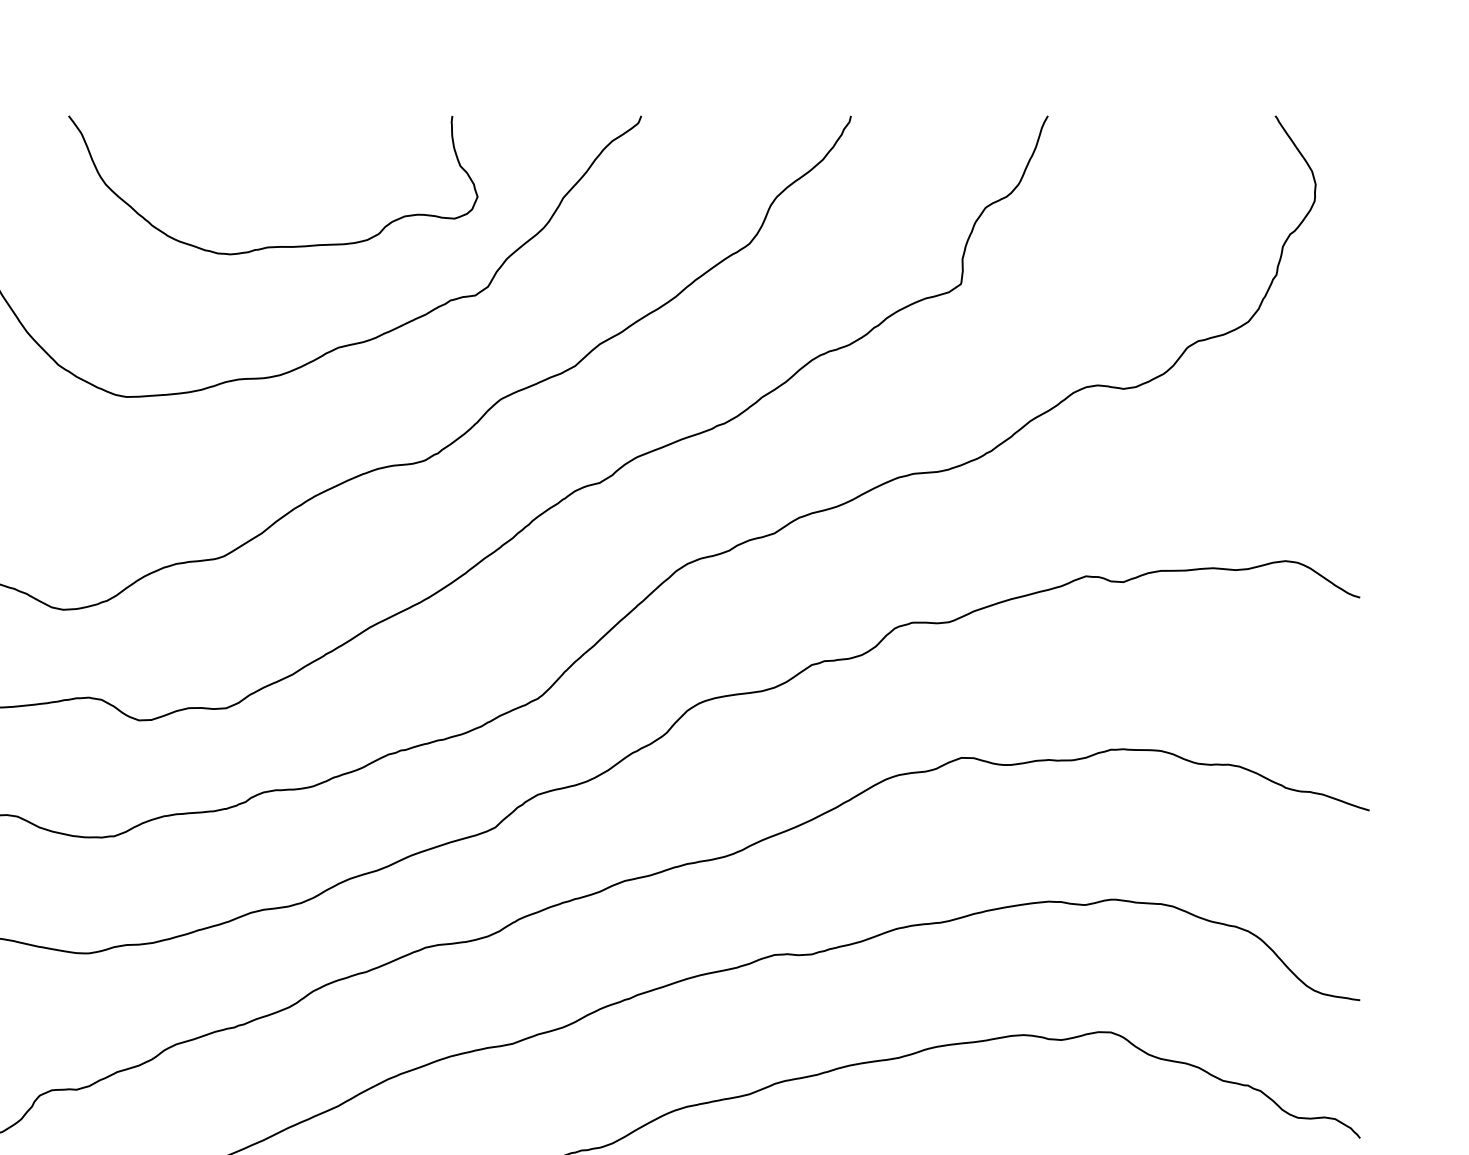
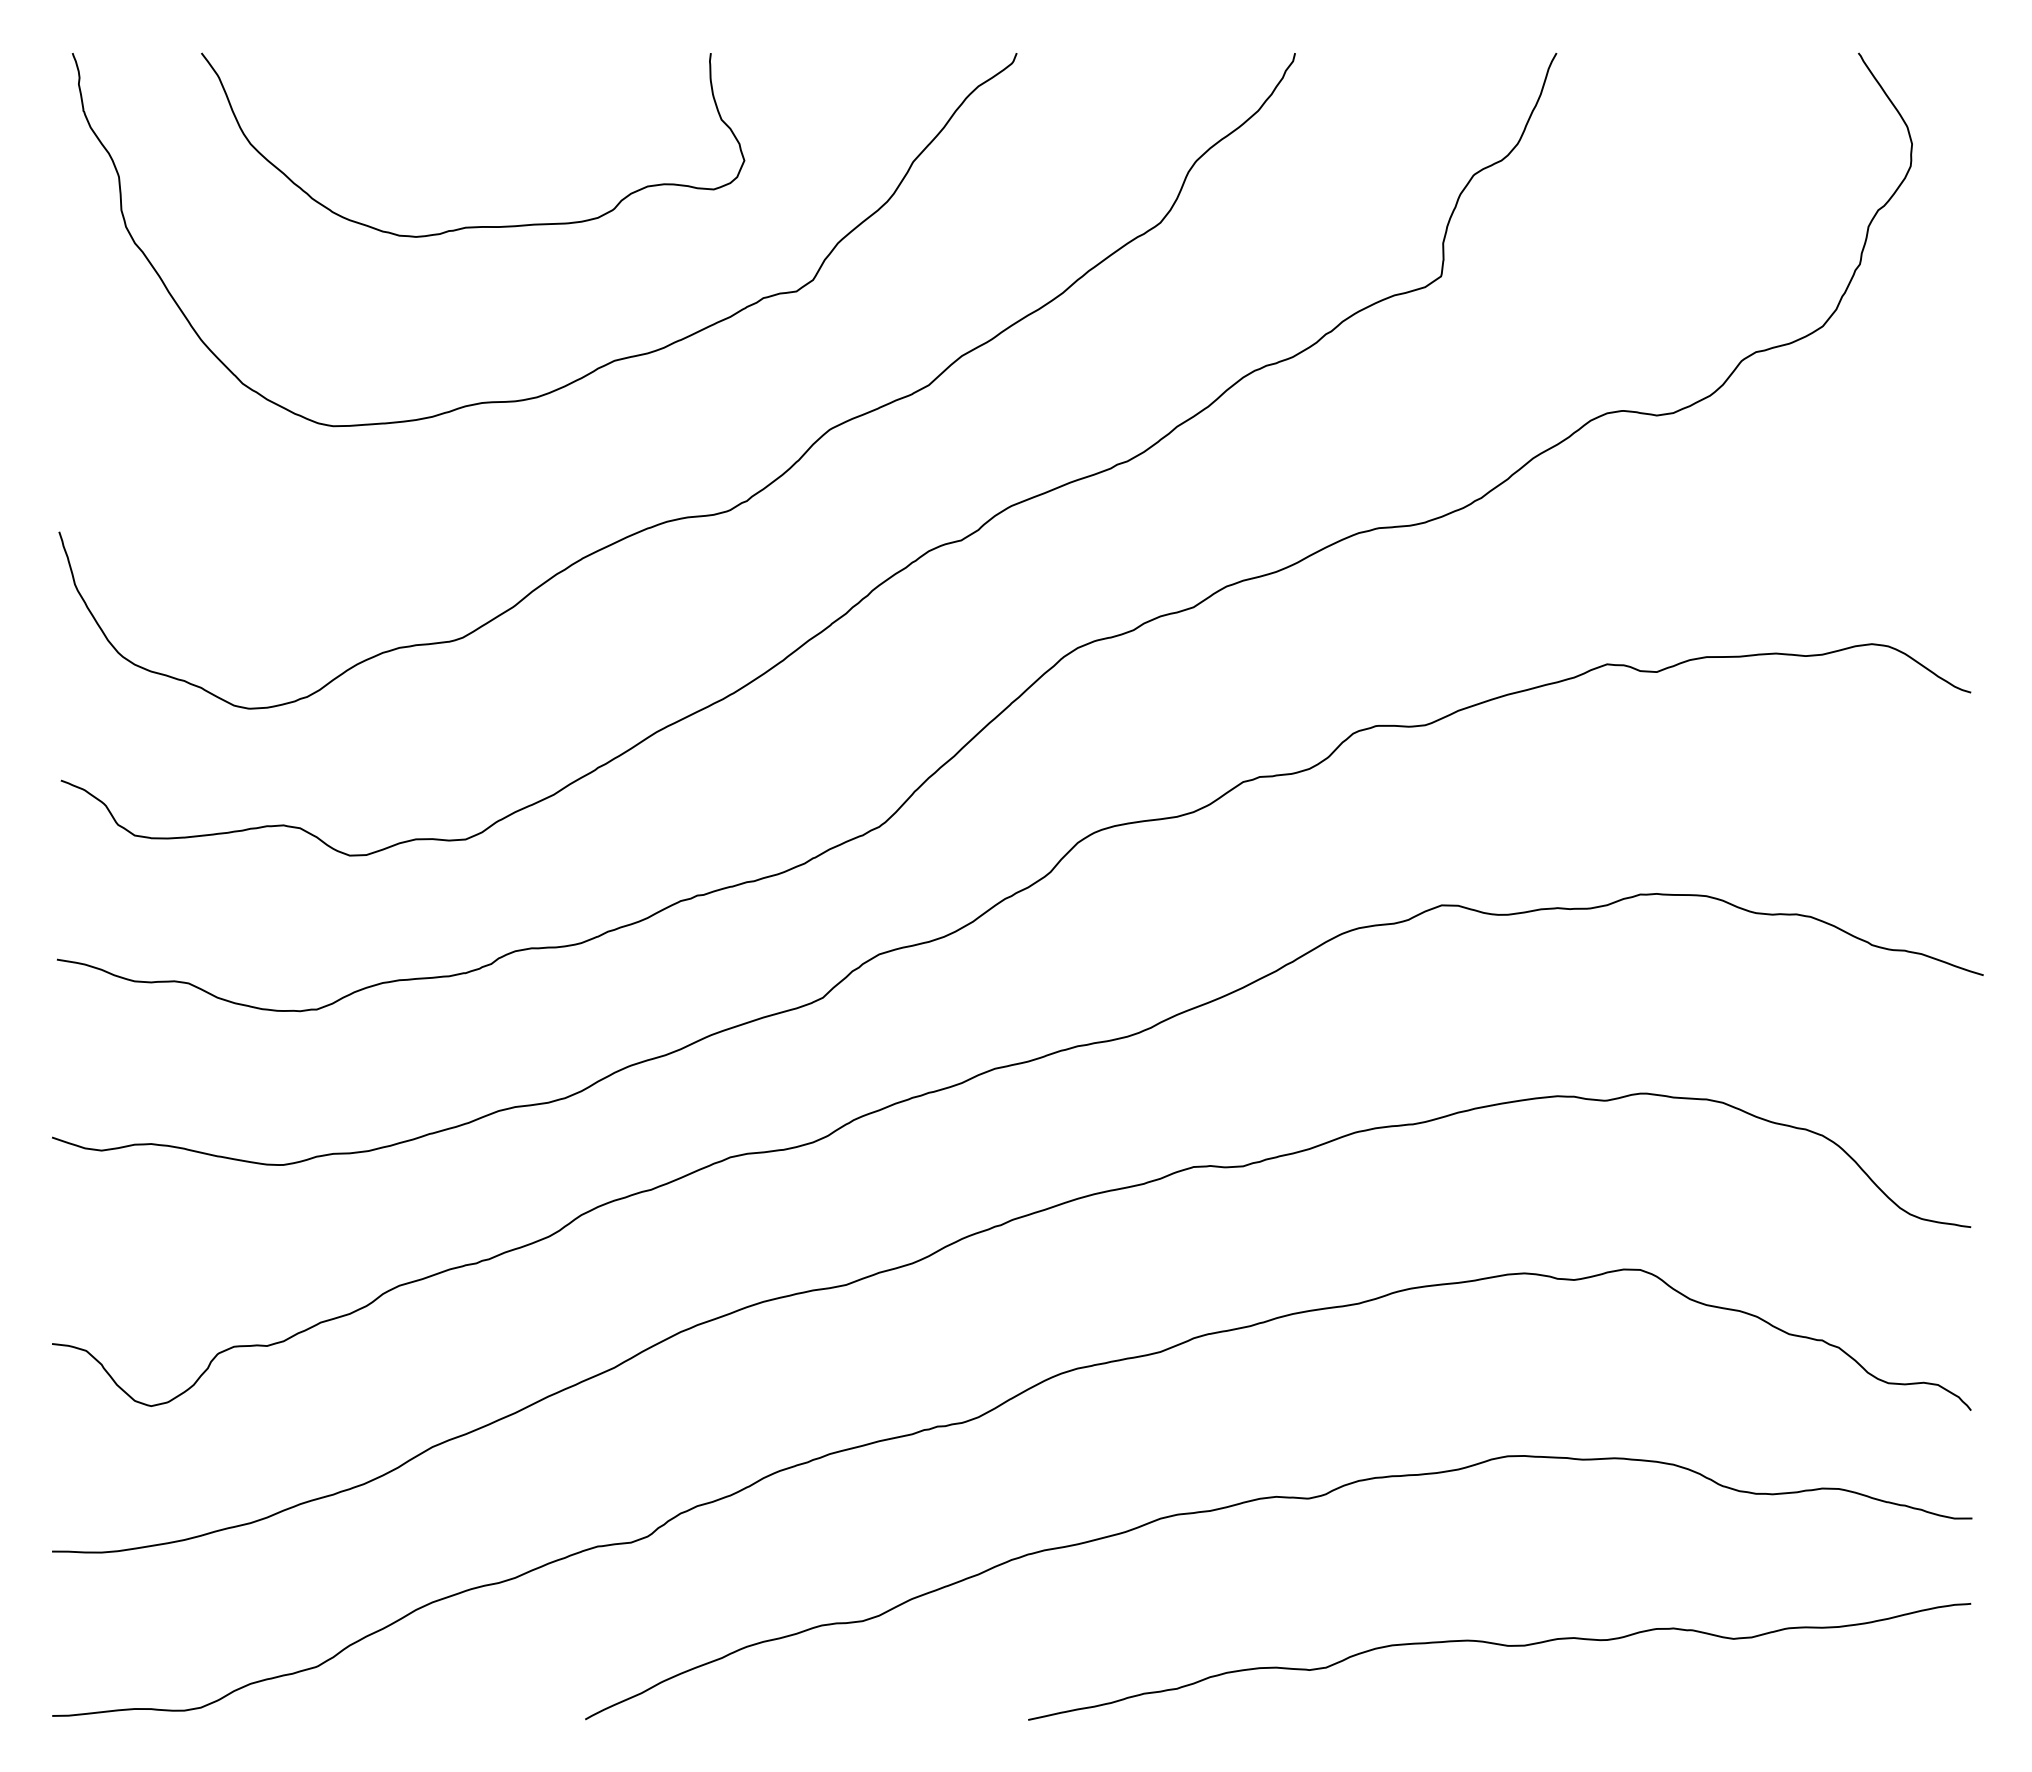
curve: (273, 246) -> (473, 226), moved

